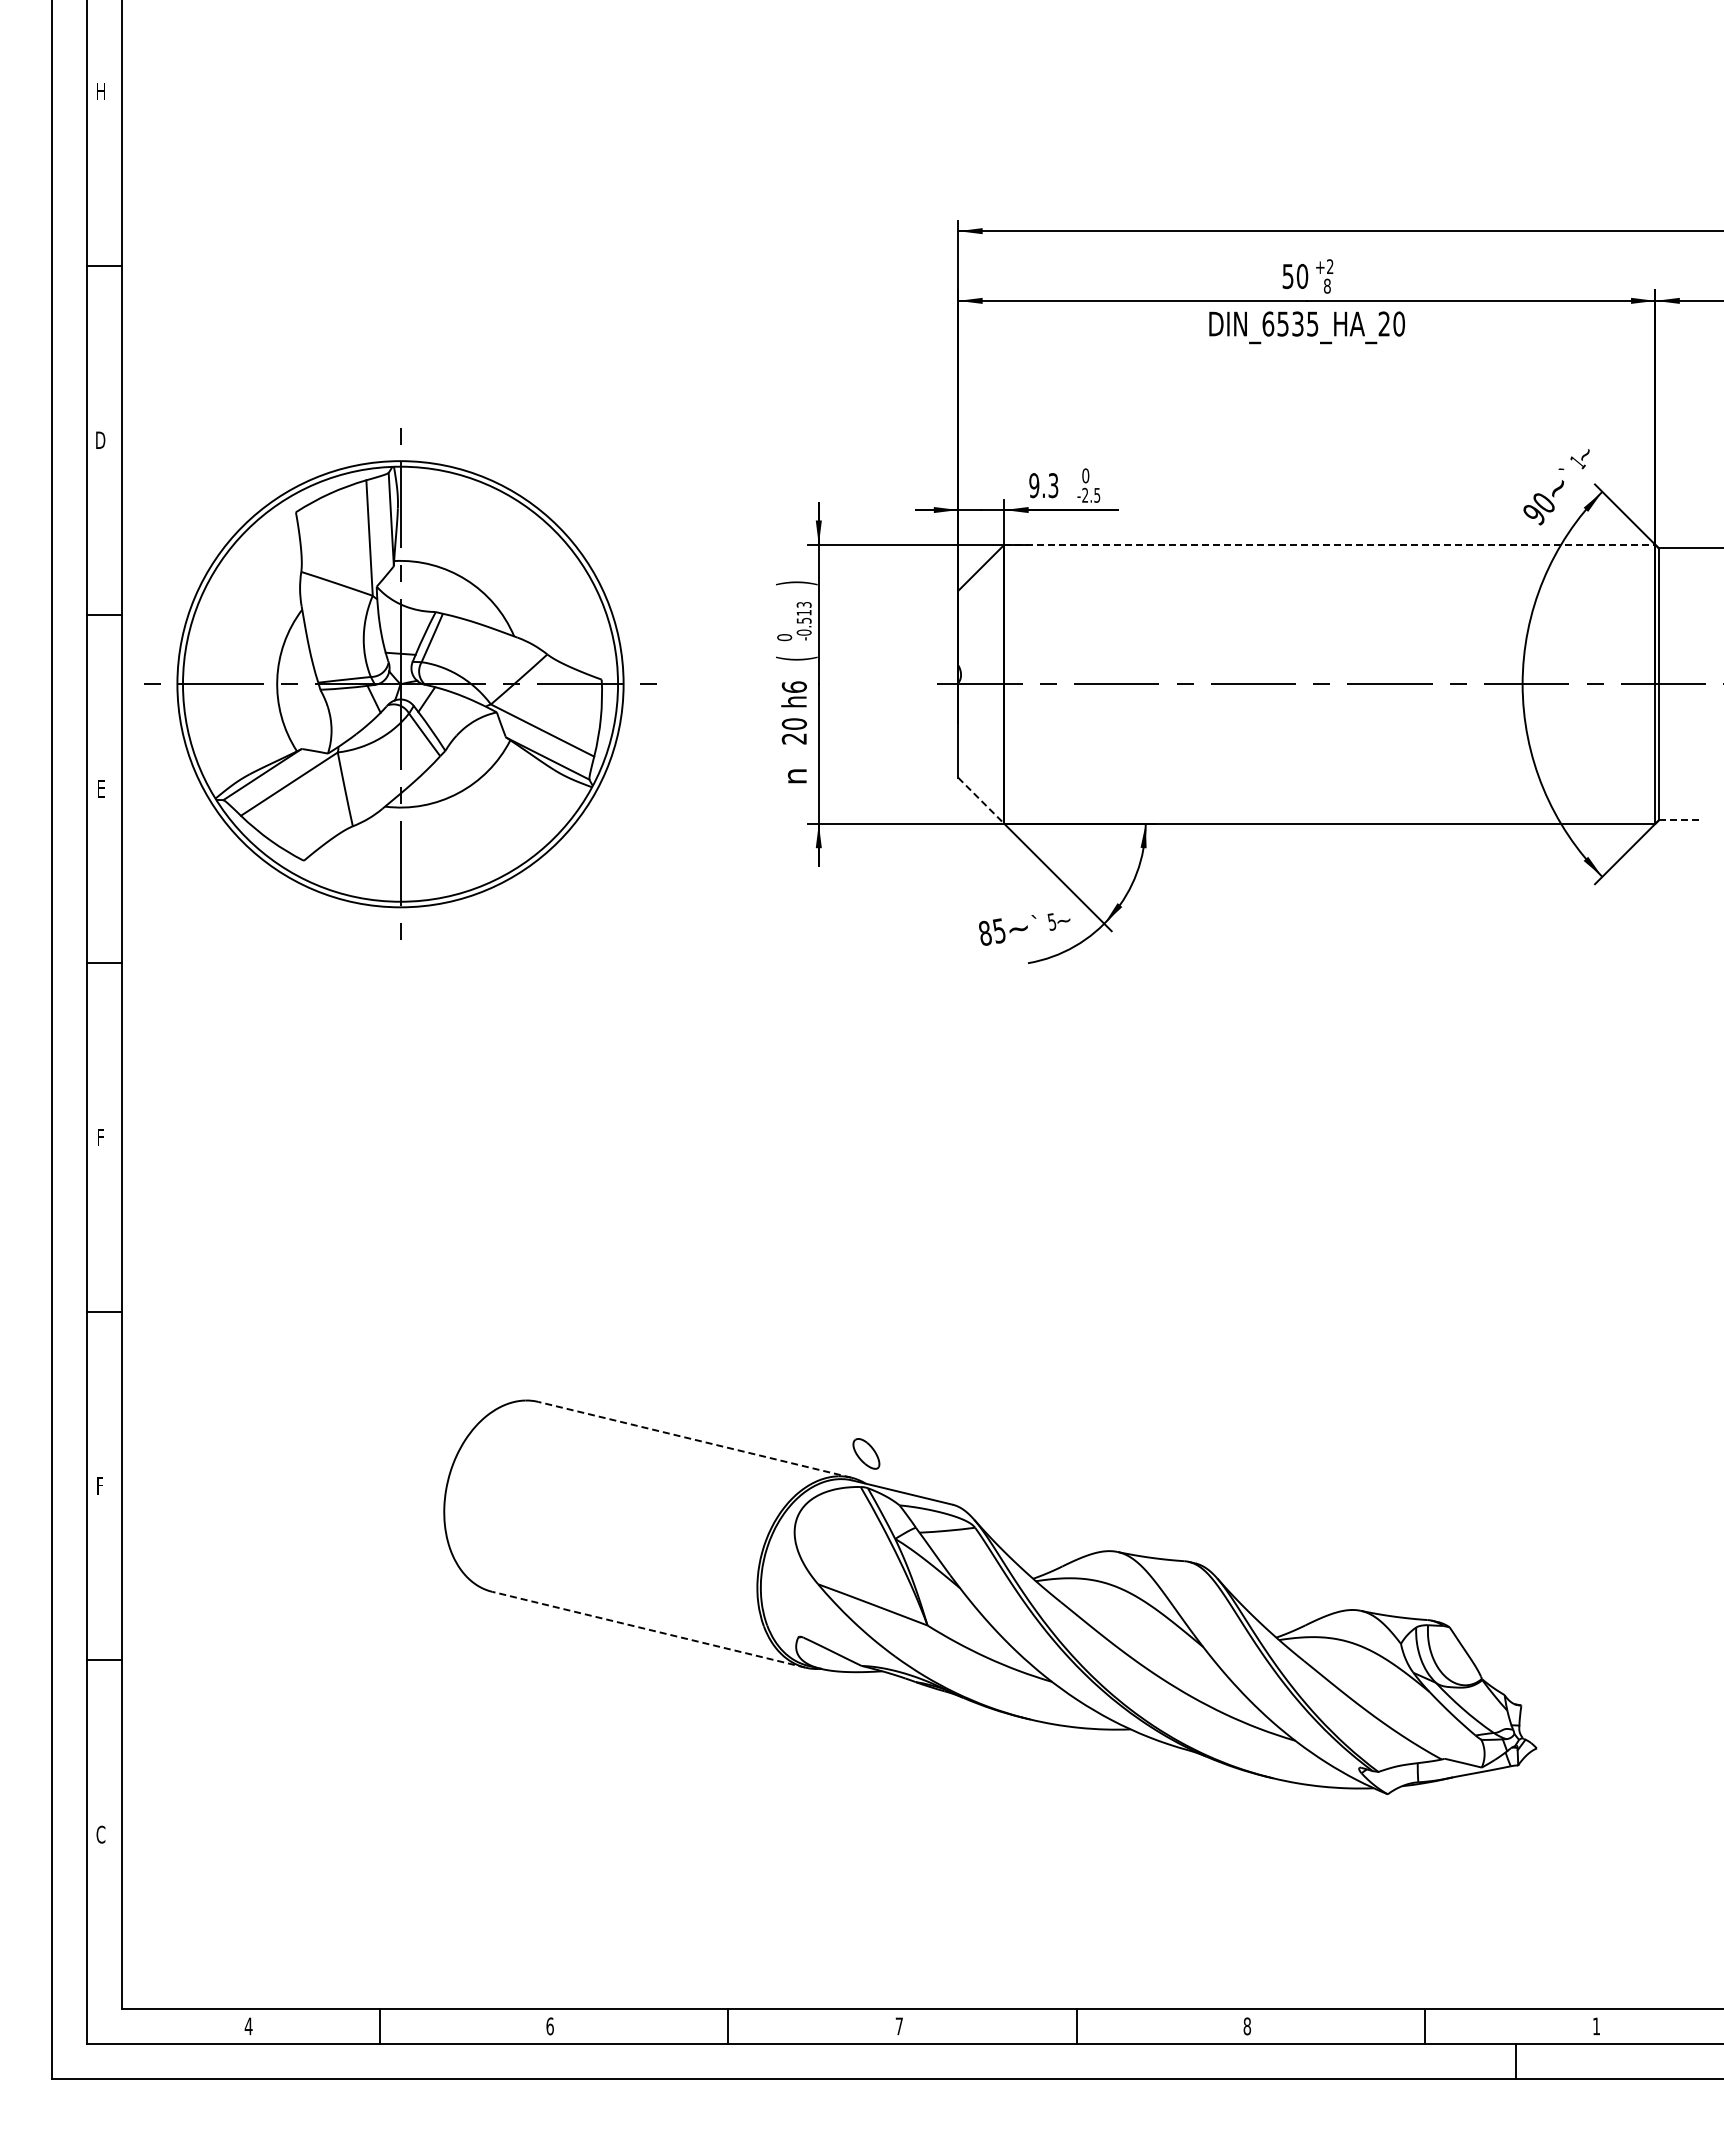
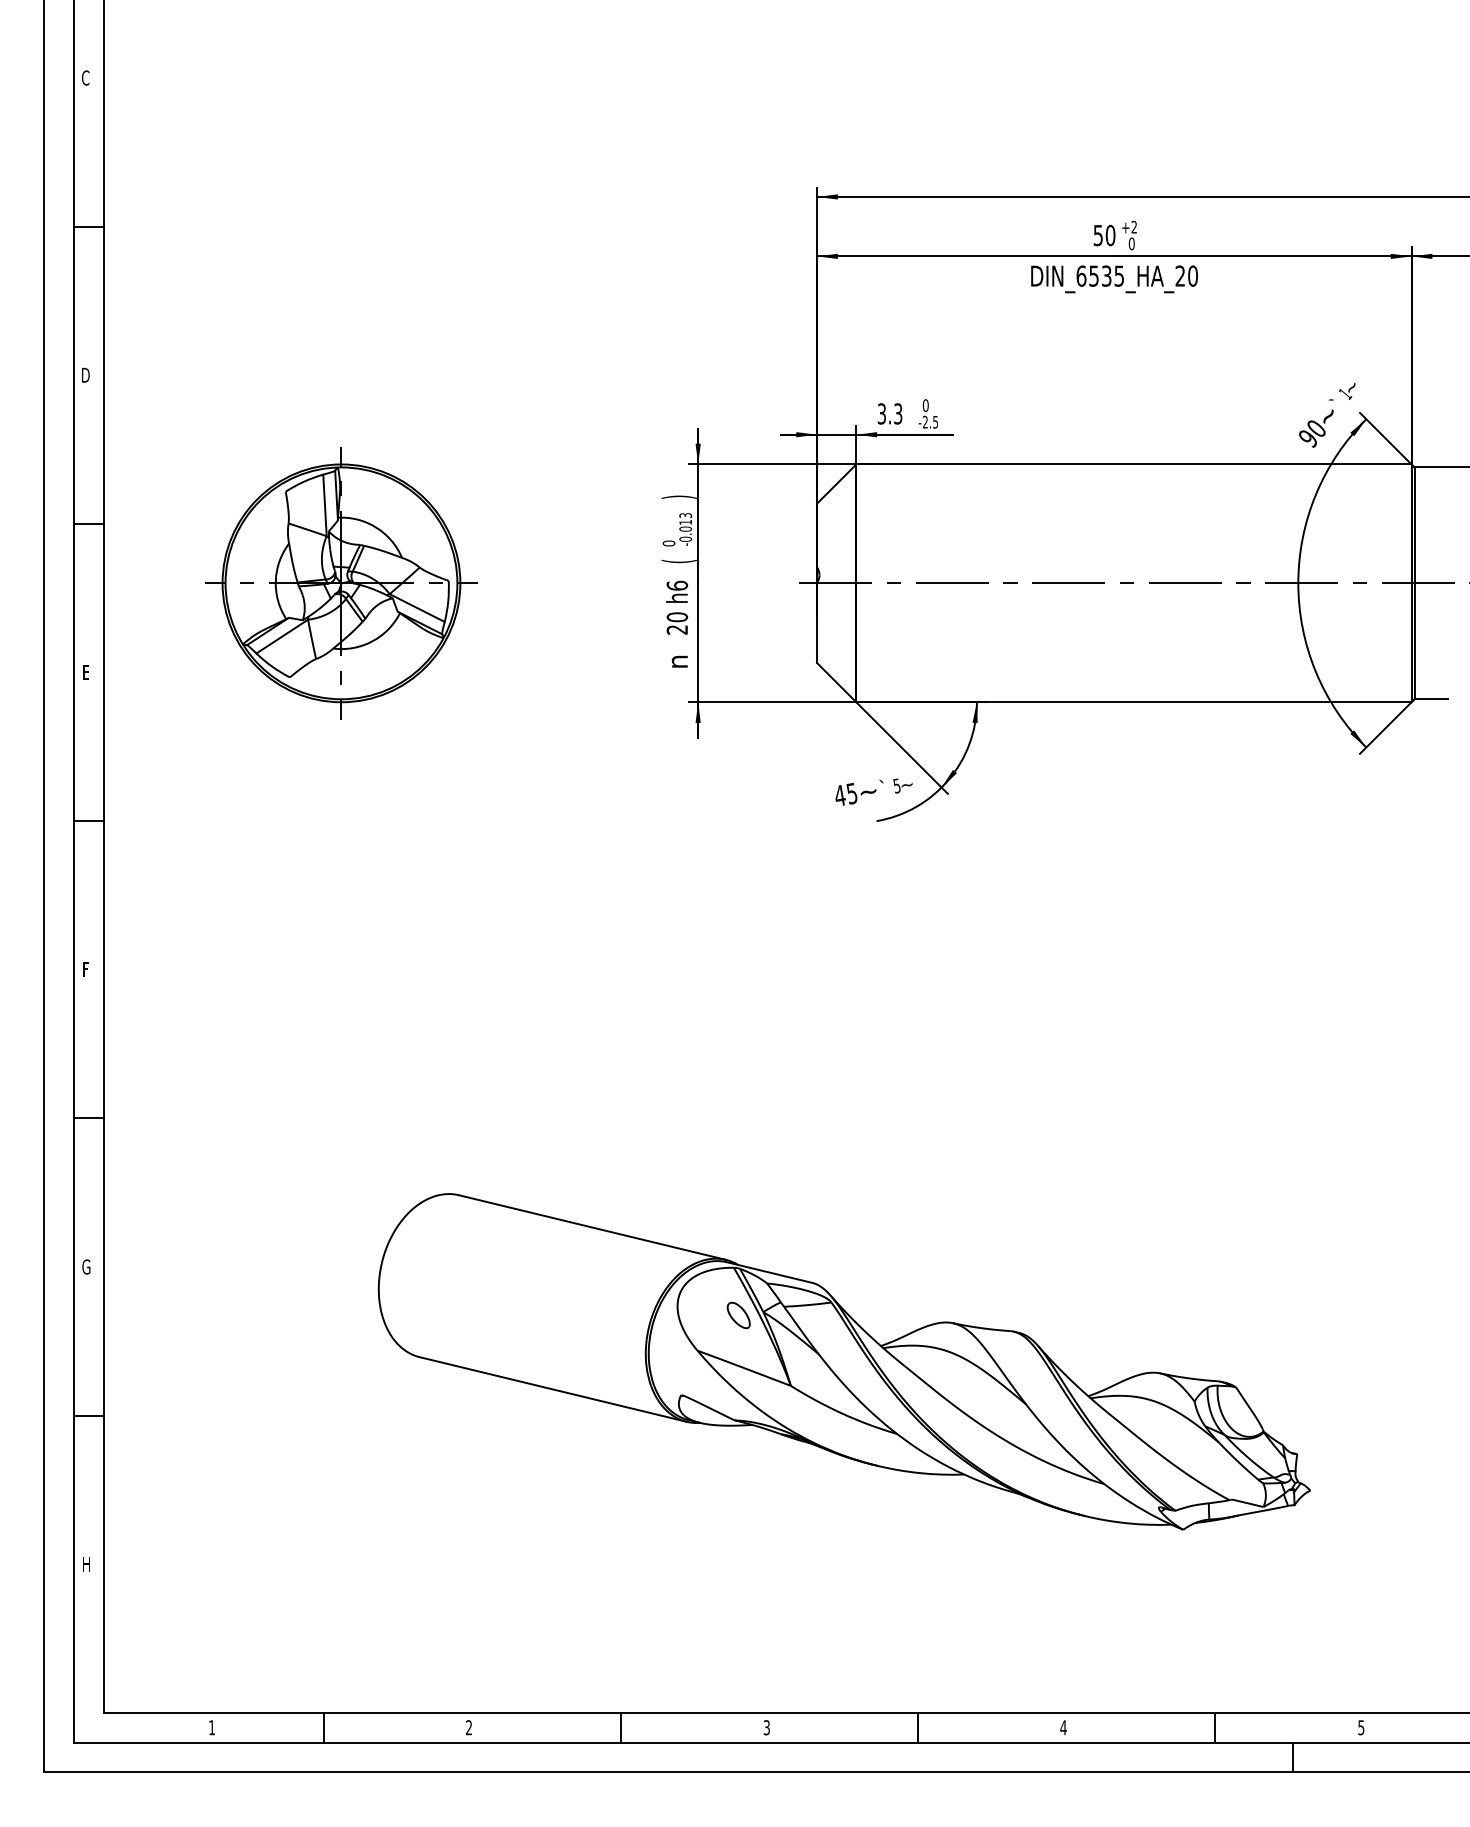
text: (100, 91) -> (85, 77), H -> C
text: (1326, 286) -> (1131, 244), 8 -> 0
text: (1034, 485) -> (882, 413), 9.3 -> 3.3
line: (1329, 544) -> (1133, 464), dashed -> solid
text: (803, 620) -> (685, 528), -0.513 -> -0.013
part: (400, 684) -> (341, 583), size x0.62
line: (981, 800) -> (836, 682), dashed -> solid
line: (1678, 820) -> (1431, 699), dashed -> solid
text: (985, 932) -> (840, 794), 85 -> 45
line: (694, 1439) -> (592, 1227), dashed -> solid
part: (866, 1453) -> (738, 1315), moved
text: (101, 1486) -> (86, 1267), F -> G
line: (648, 1629) -> (552, 1389), dashed -> solid
text: (100, 1834) -> (85, 1564), C -> H
text: (248, 2026) -> (211, 1727), 4 -> 1
text: (549, 2026) -> (468, 1727), 6 -> 2
text: (898, 2026) -> (766, 1727), 7 -> 3
text: (1247, 2026) -> (1063, 1727), 8 -> 4
text: (1596, 2026) -> (1361, 1727), 1 -> 5

